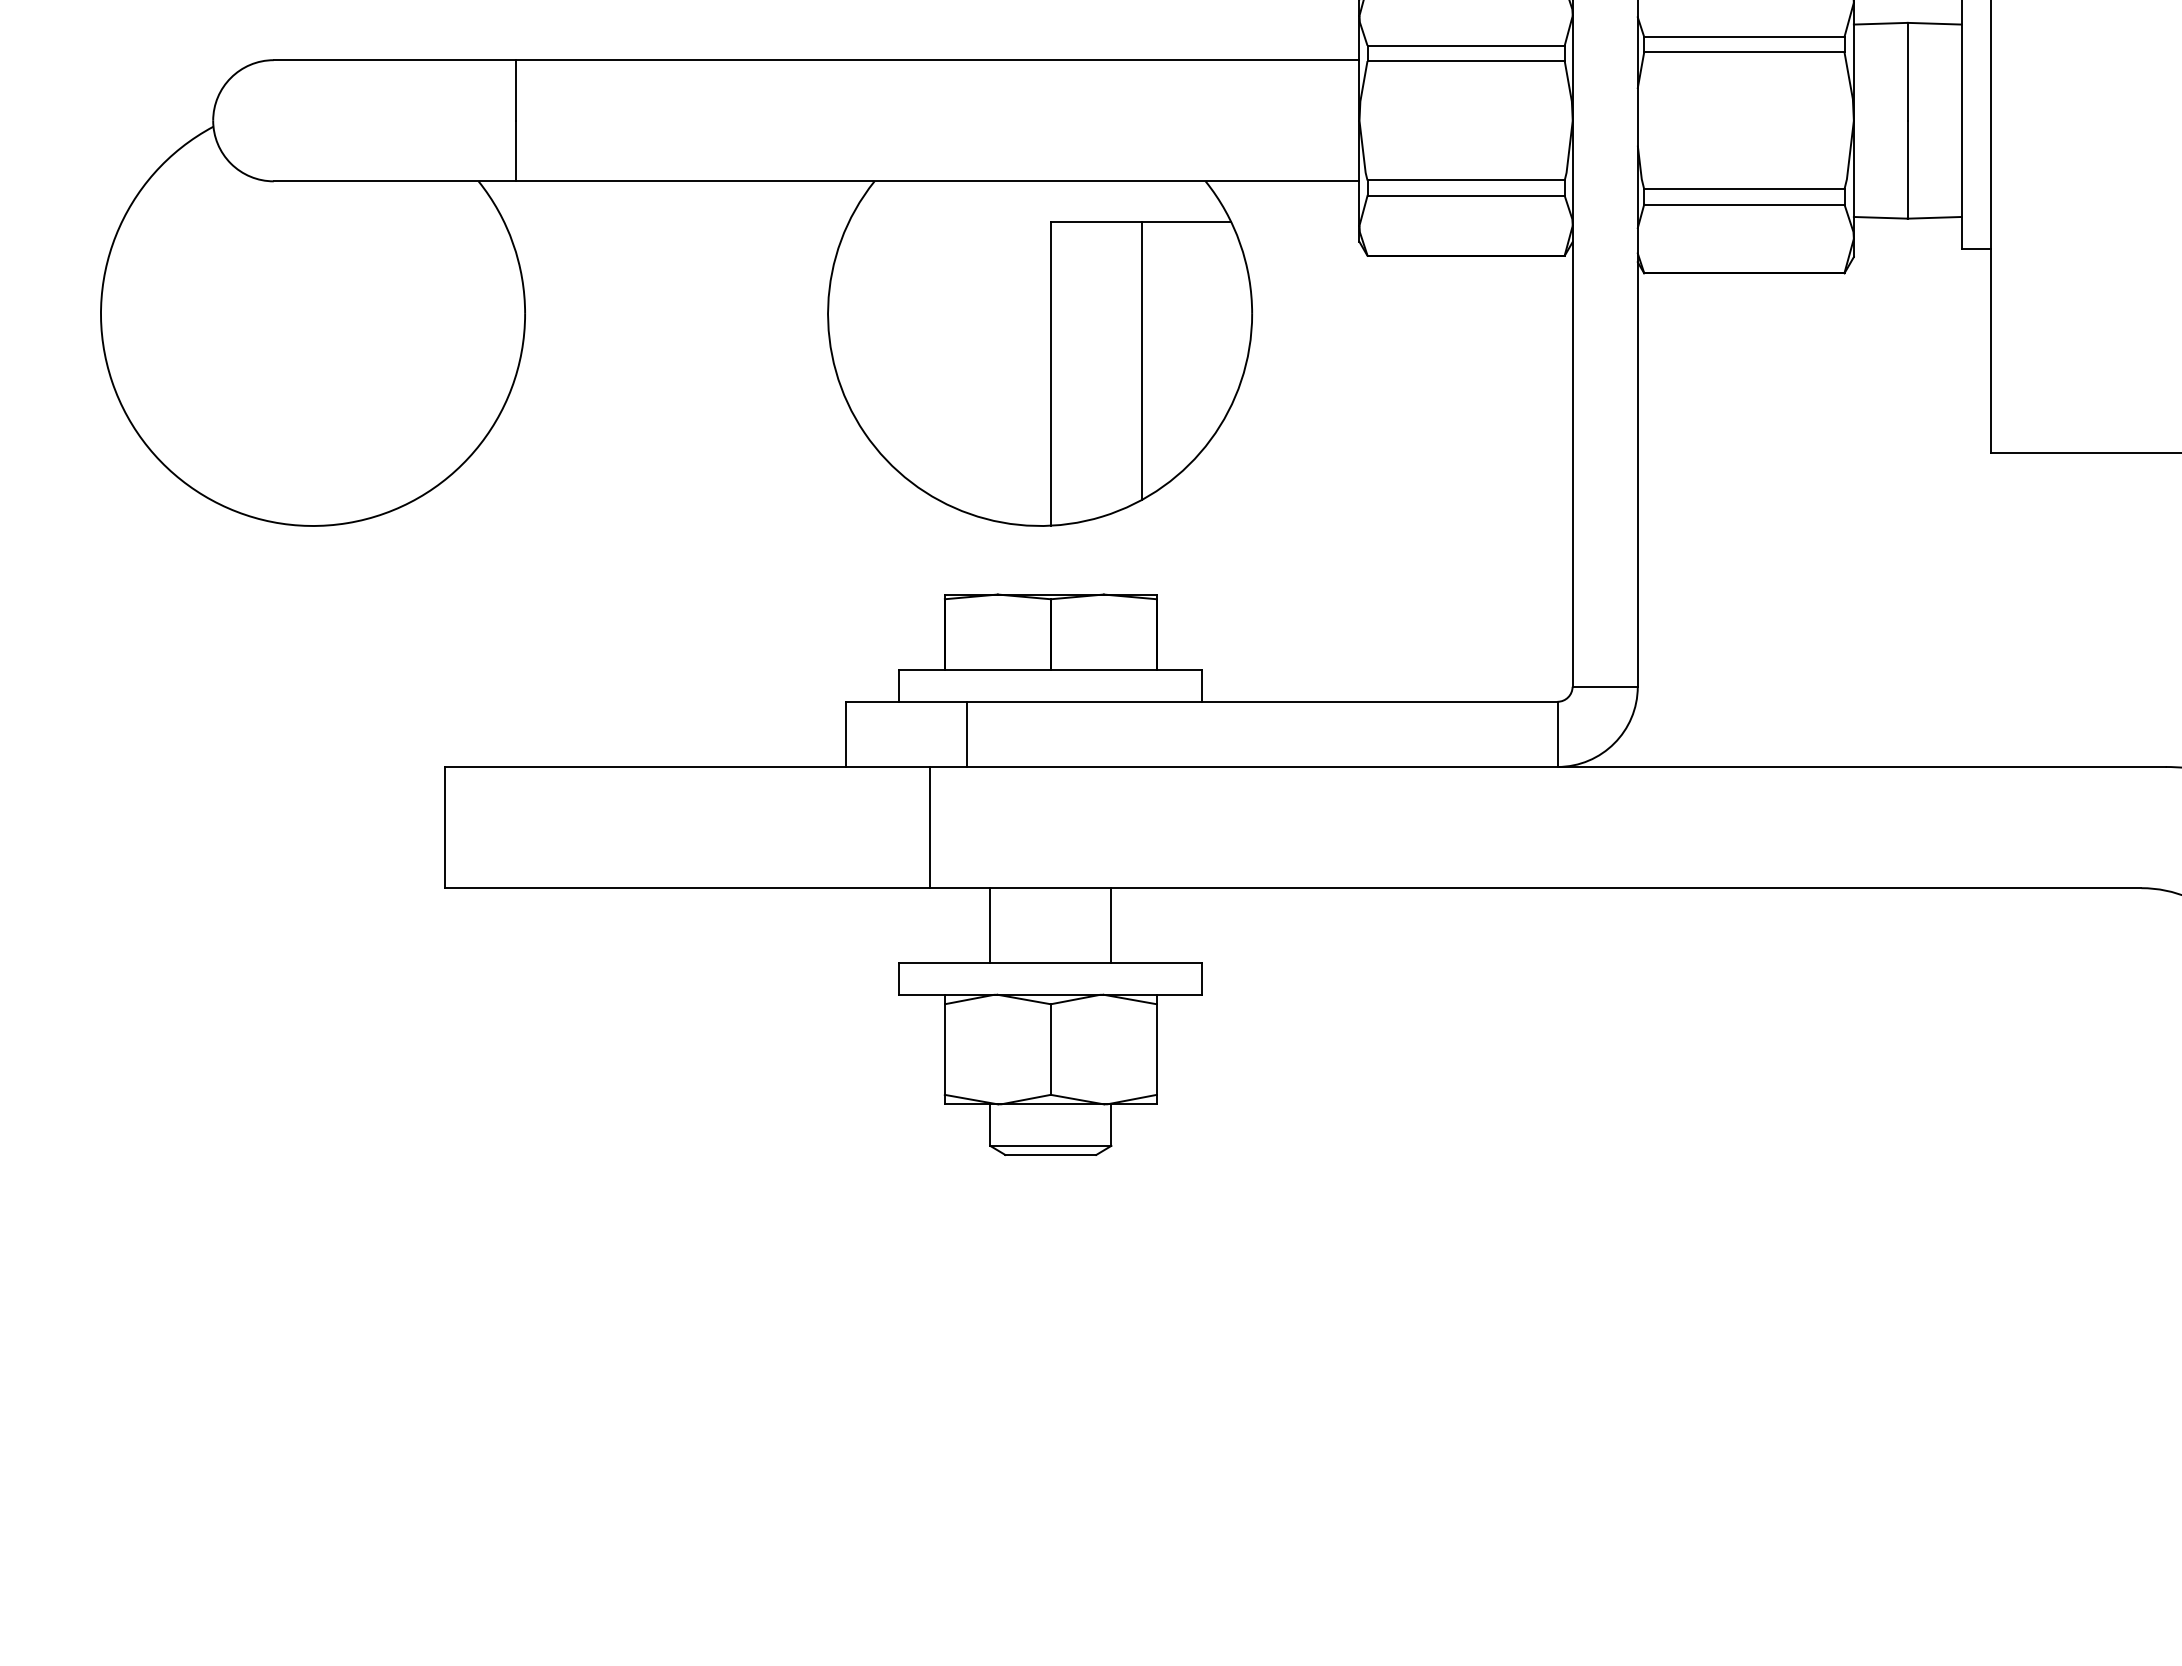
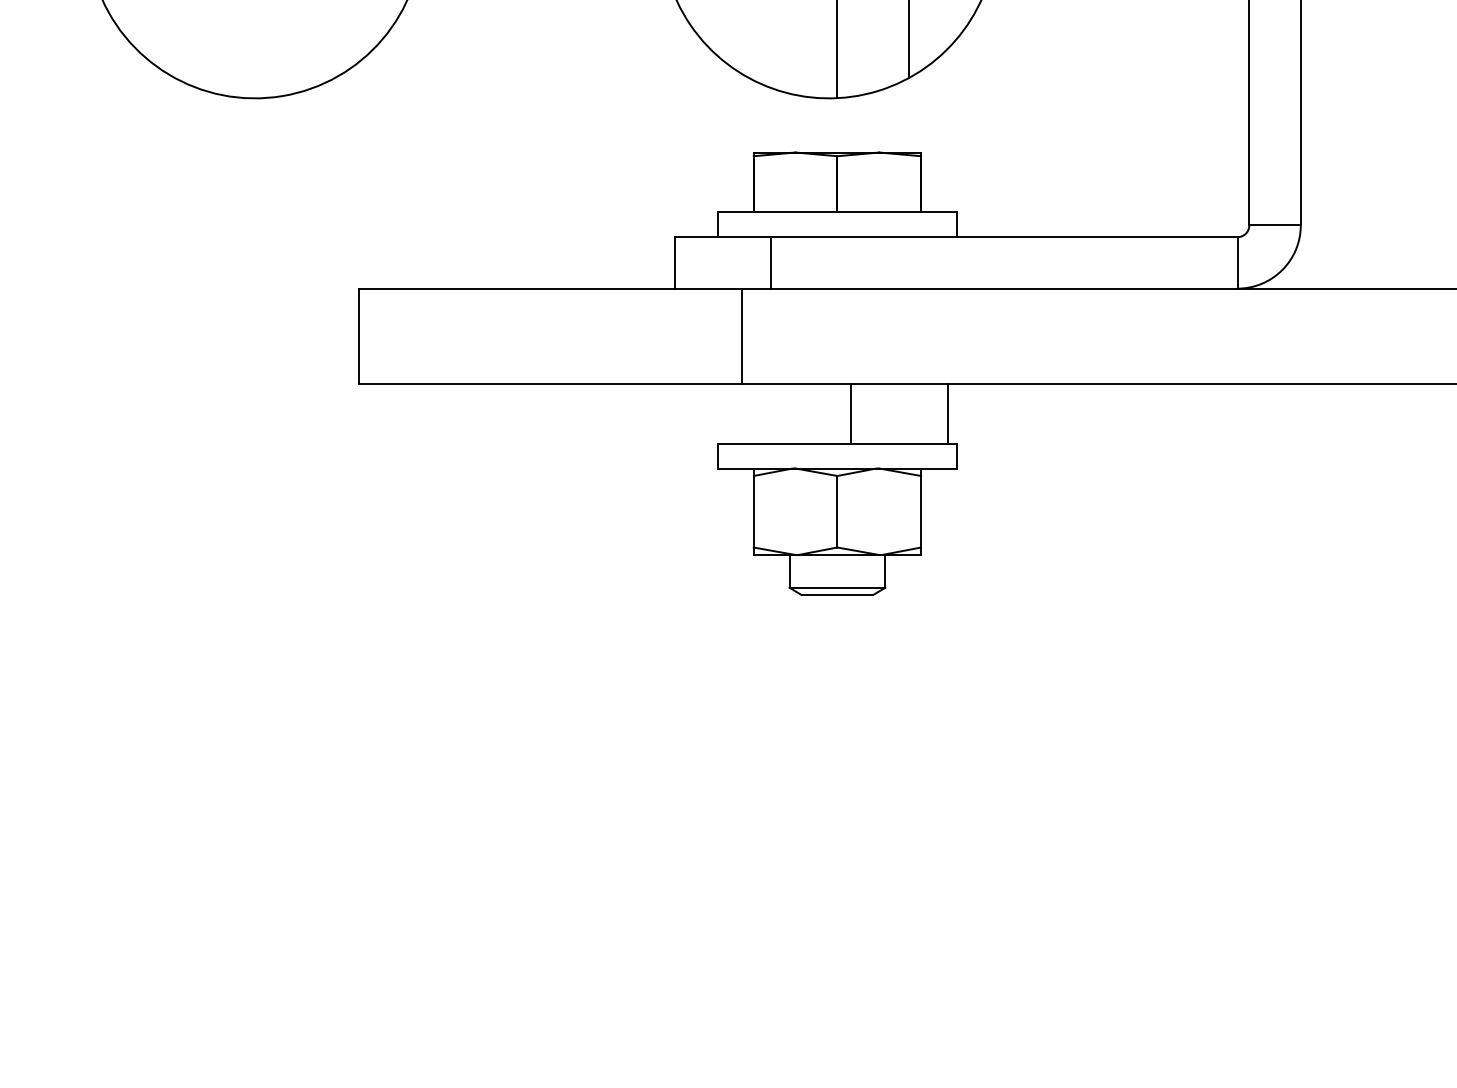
line: (990, 925) -> (851, 413), moved
line: (1111, 925) -> (947, 413), moved

